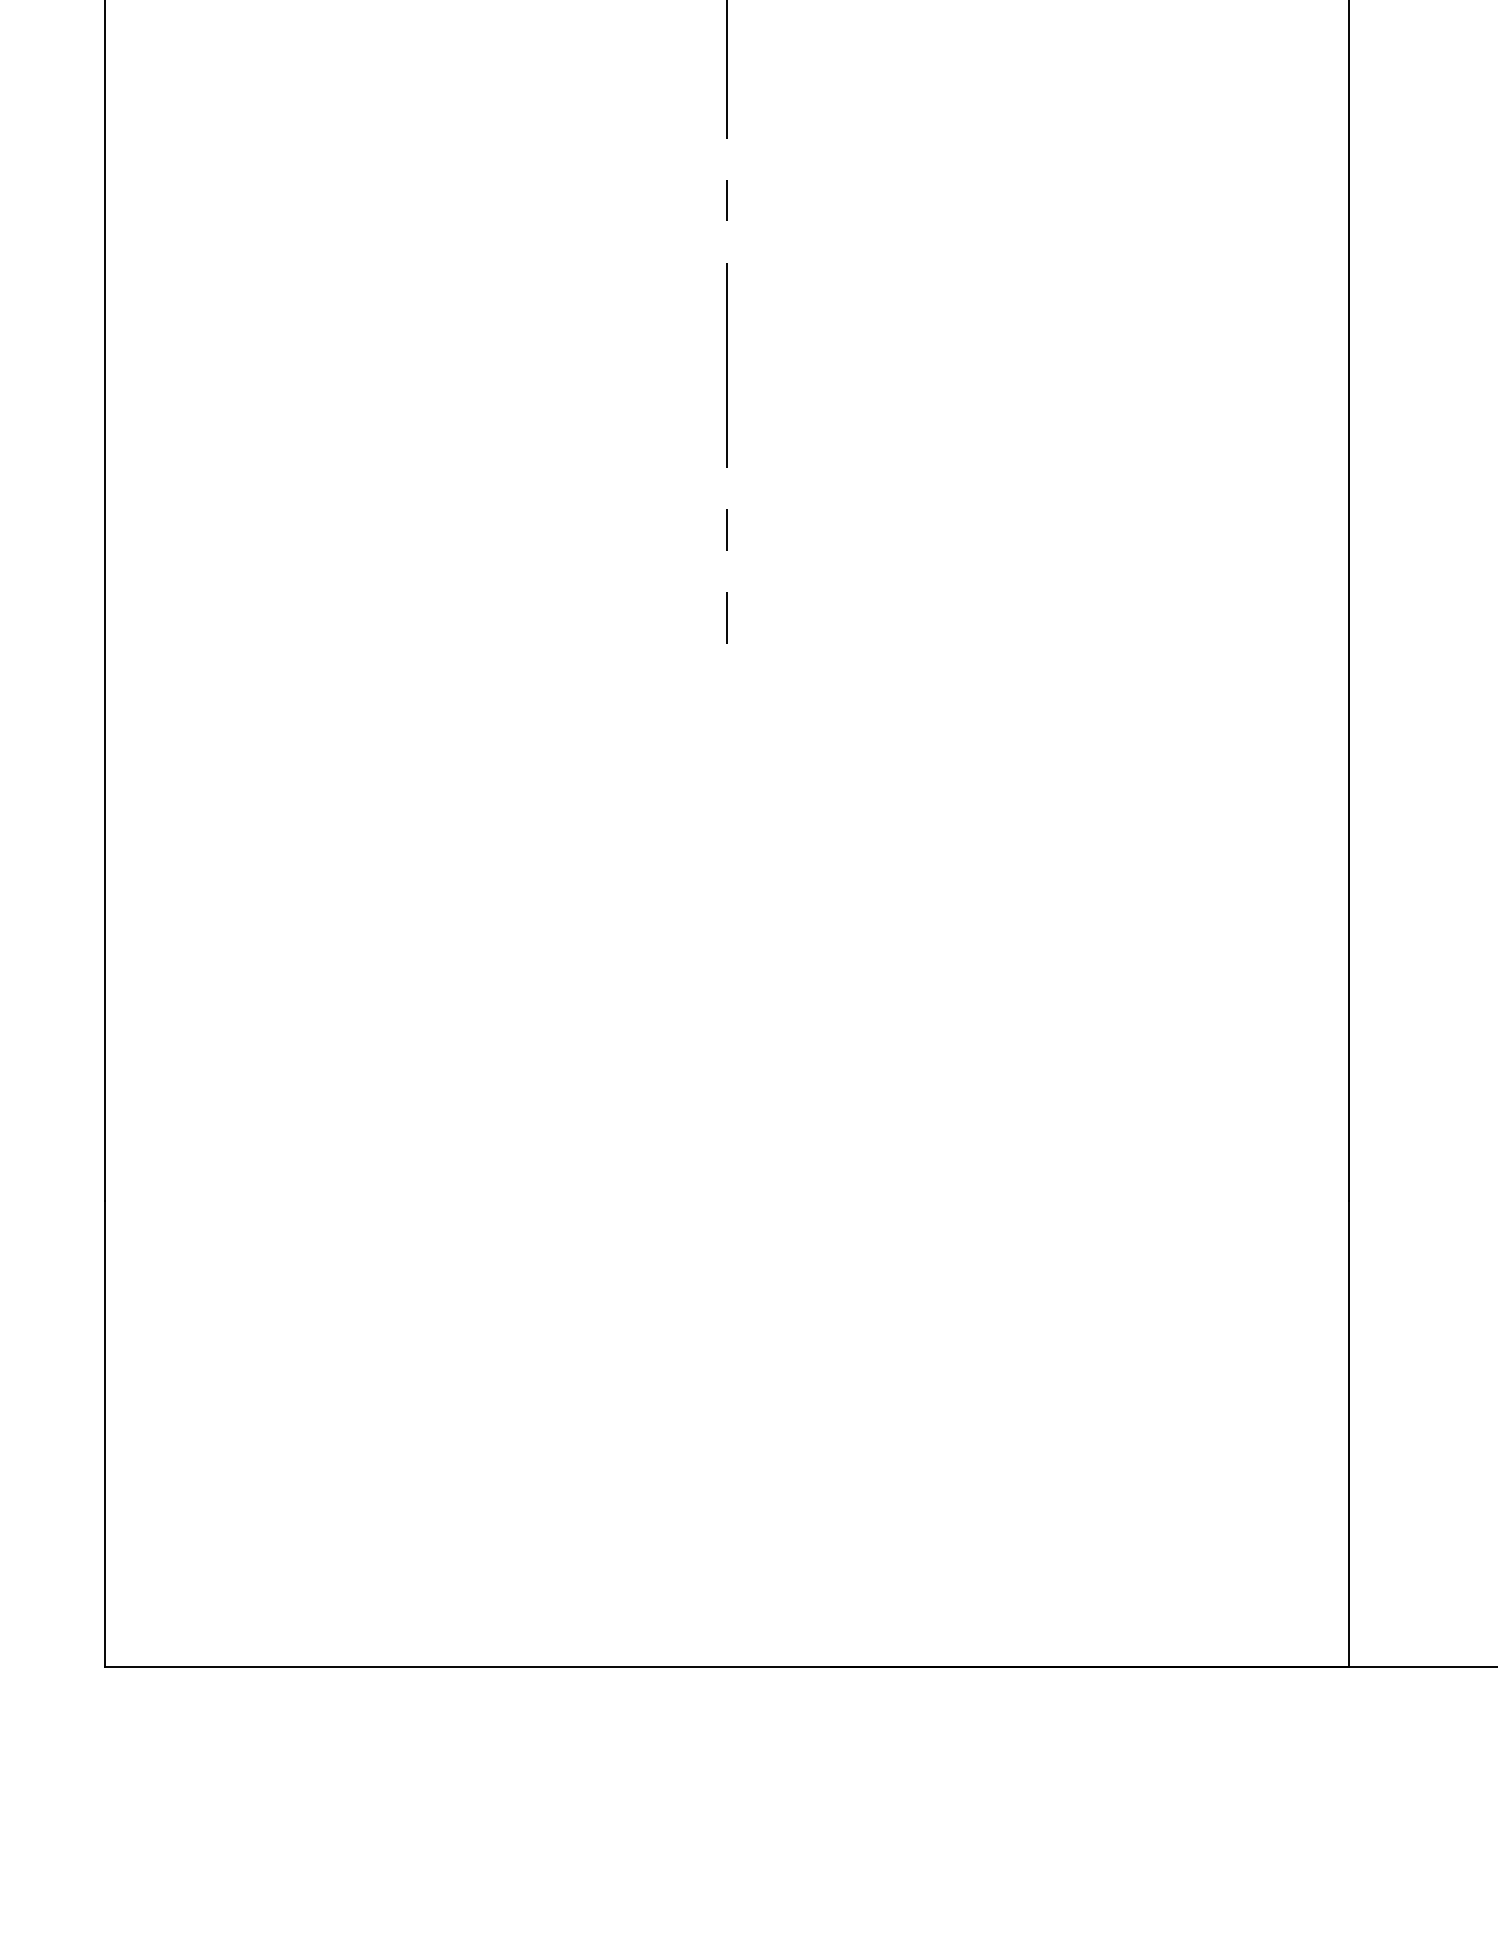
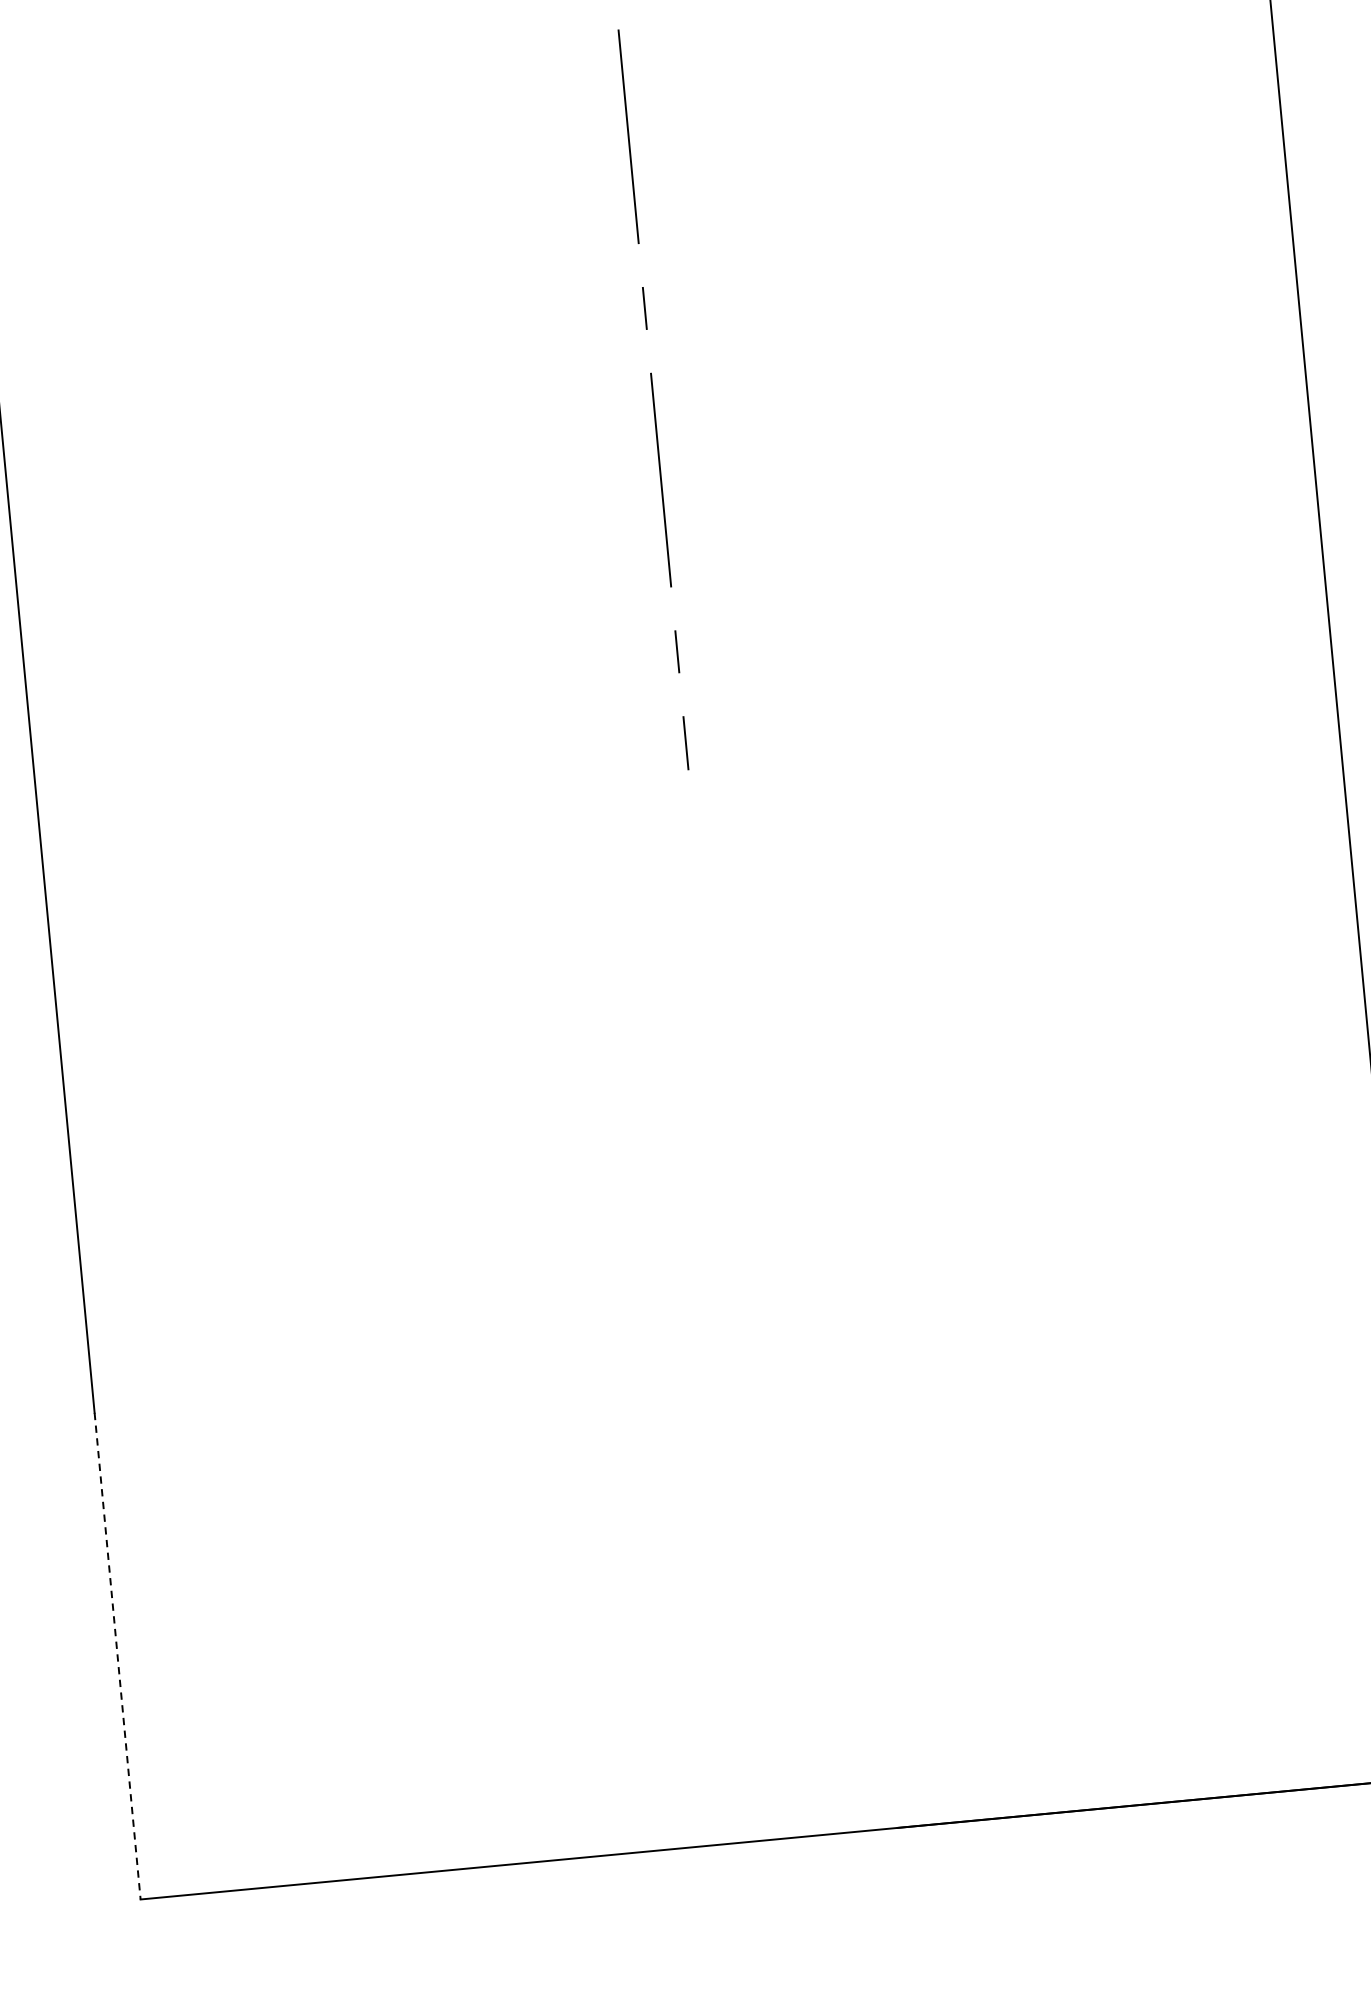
line: (105, 1434) -> (117, 1656), solid -> dashed

